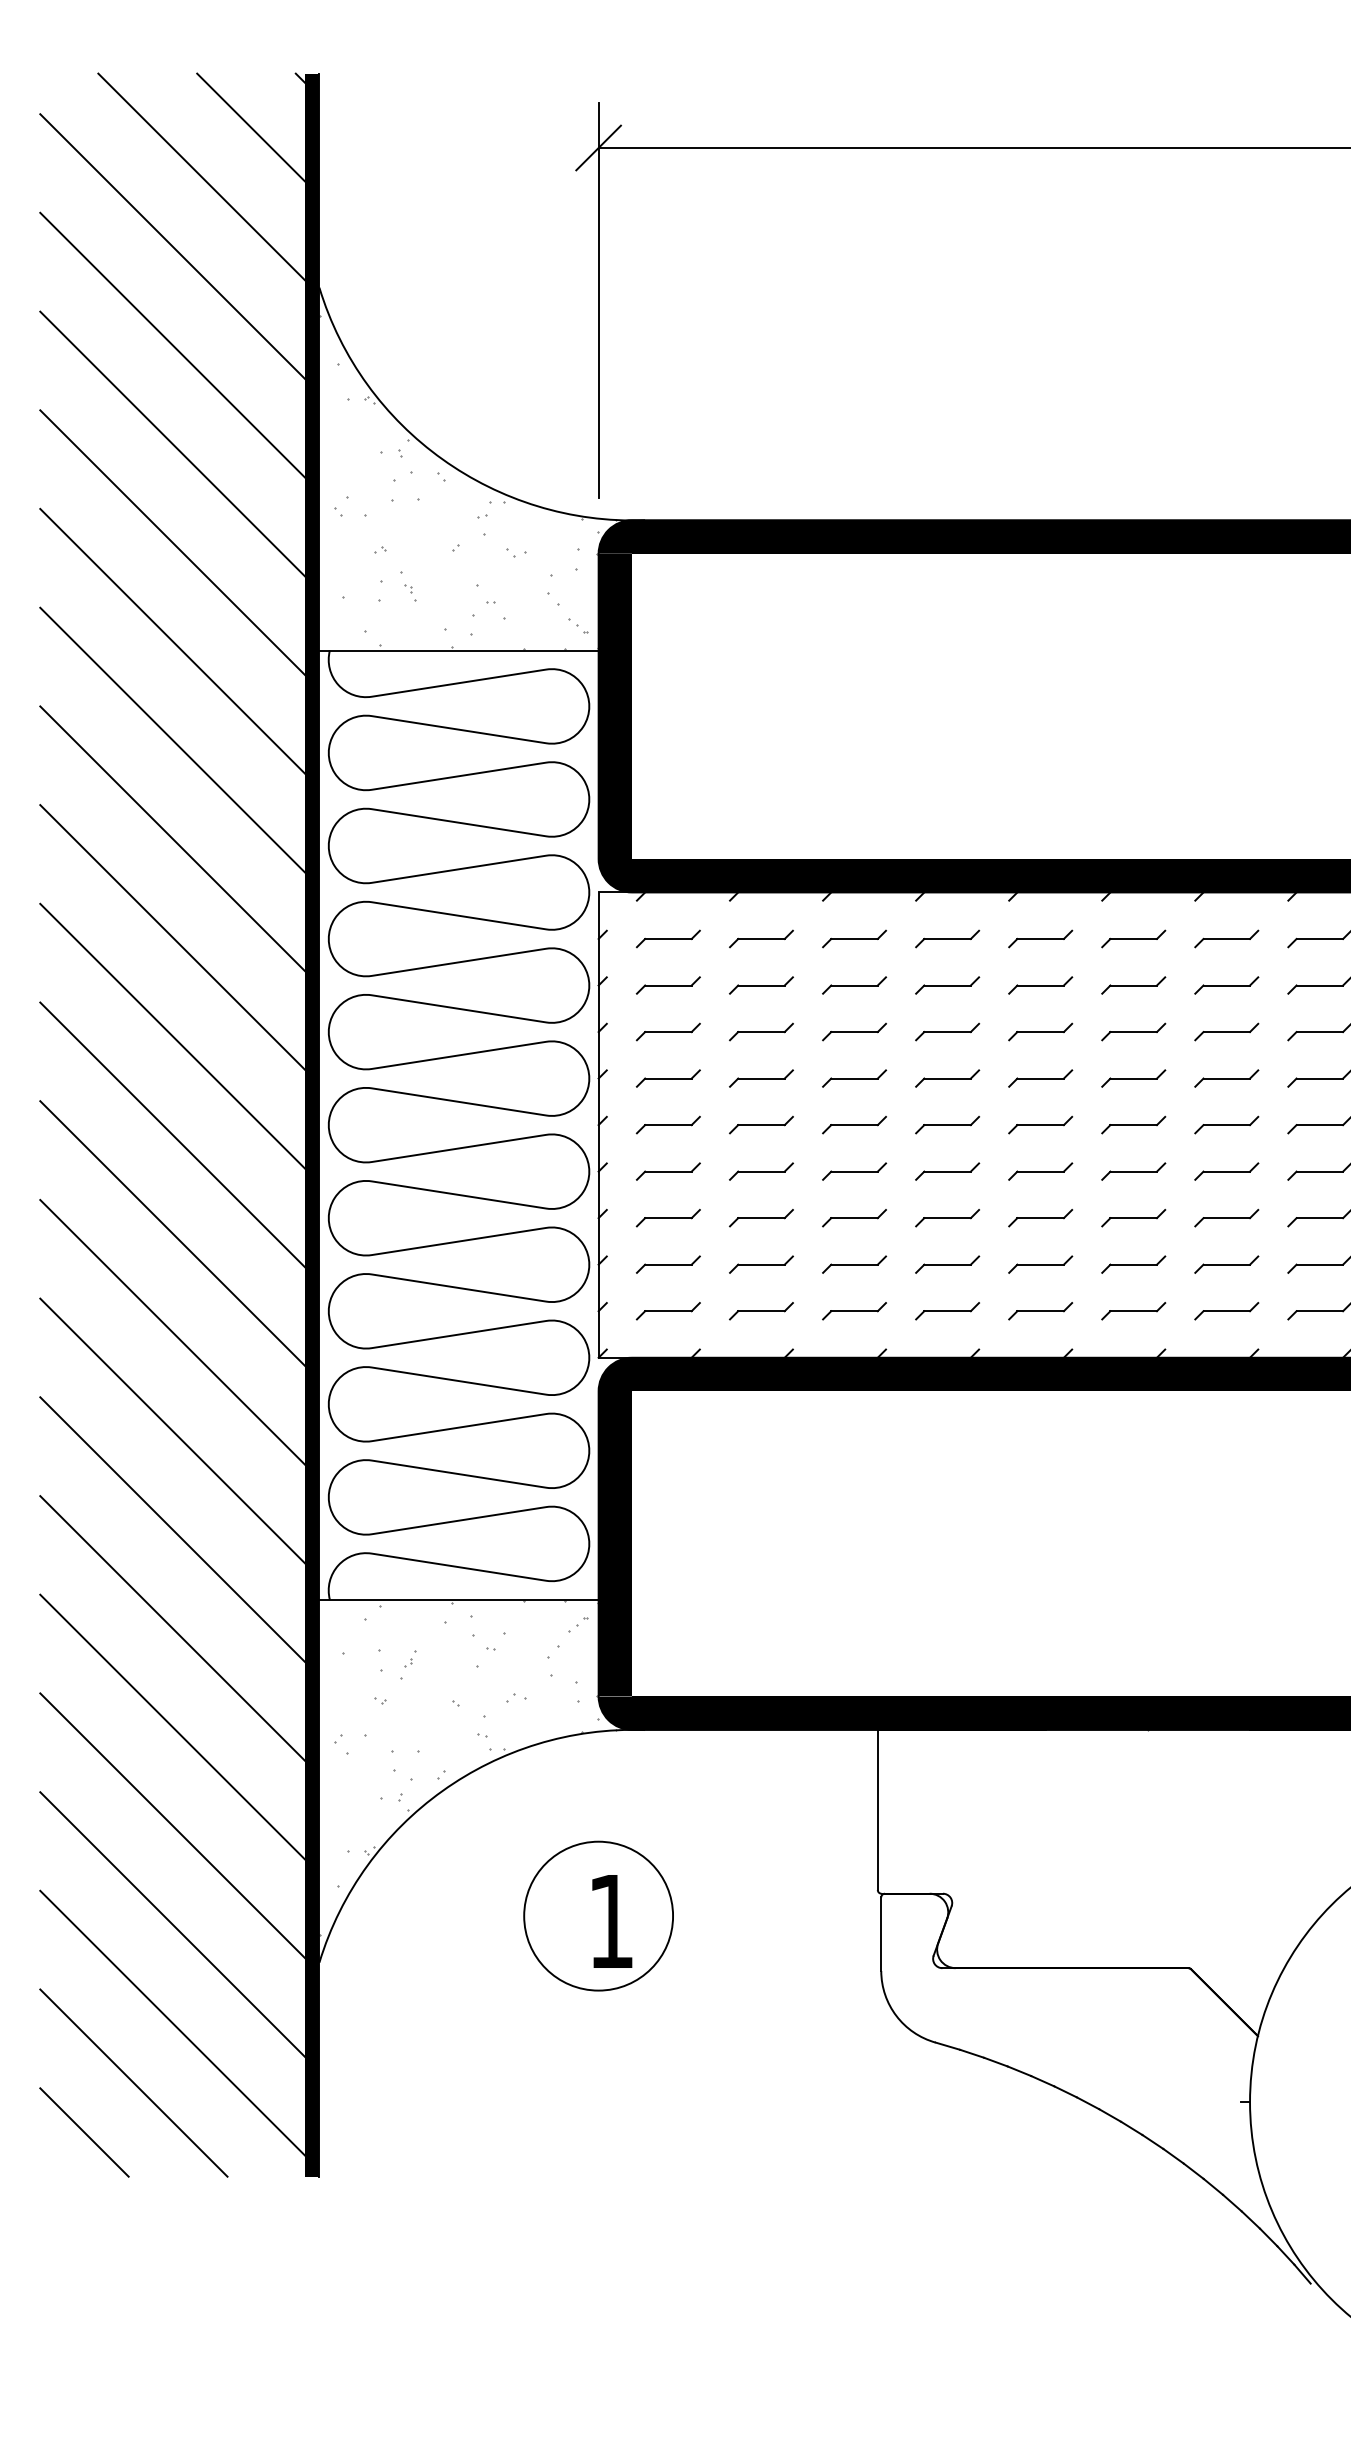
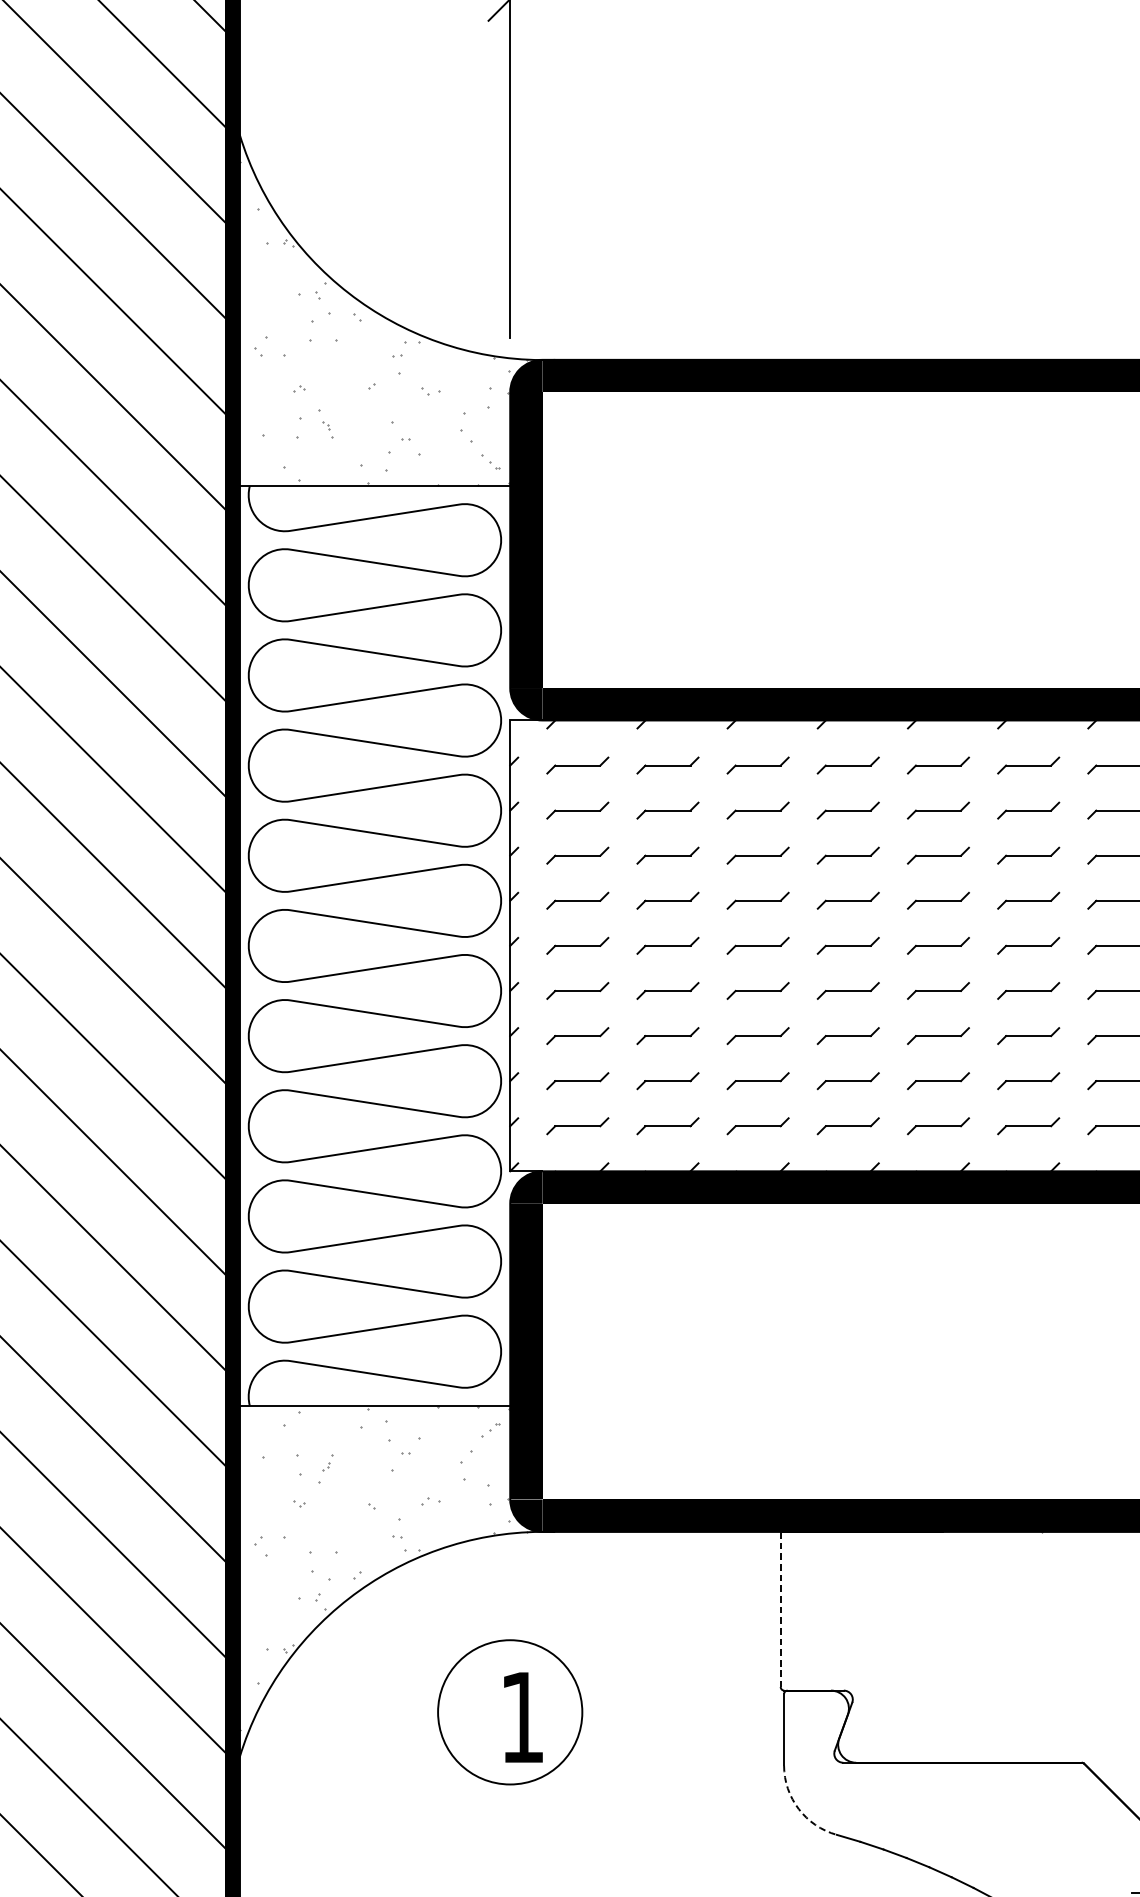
line: (877, 1810) -> (780, 1609), solid -> dashed
arc: (896, 2015) -> (798, 1808), solid -> dashed

